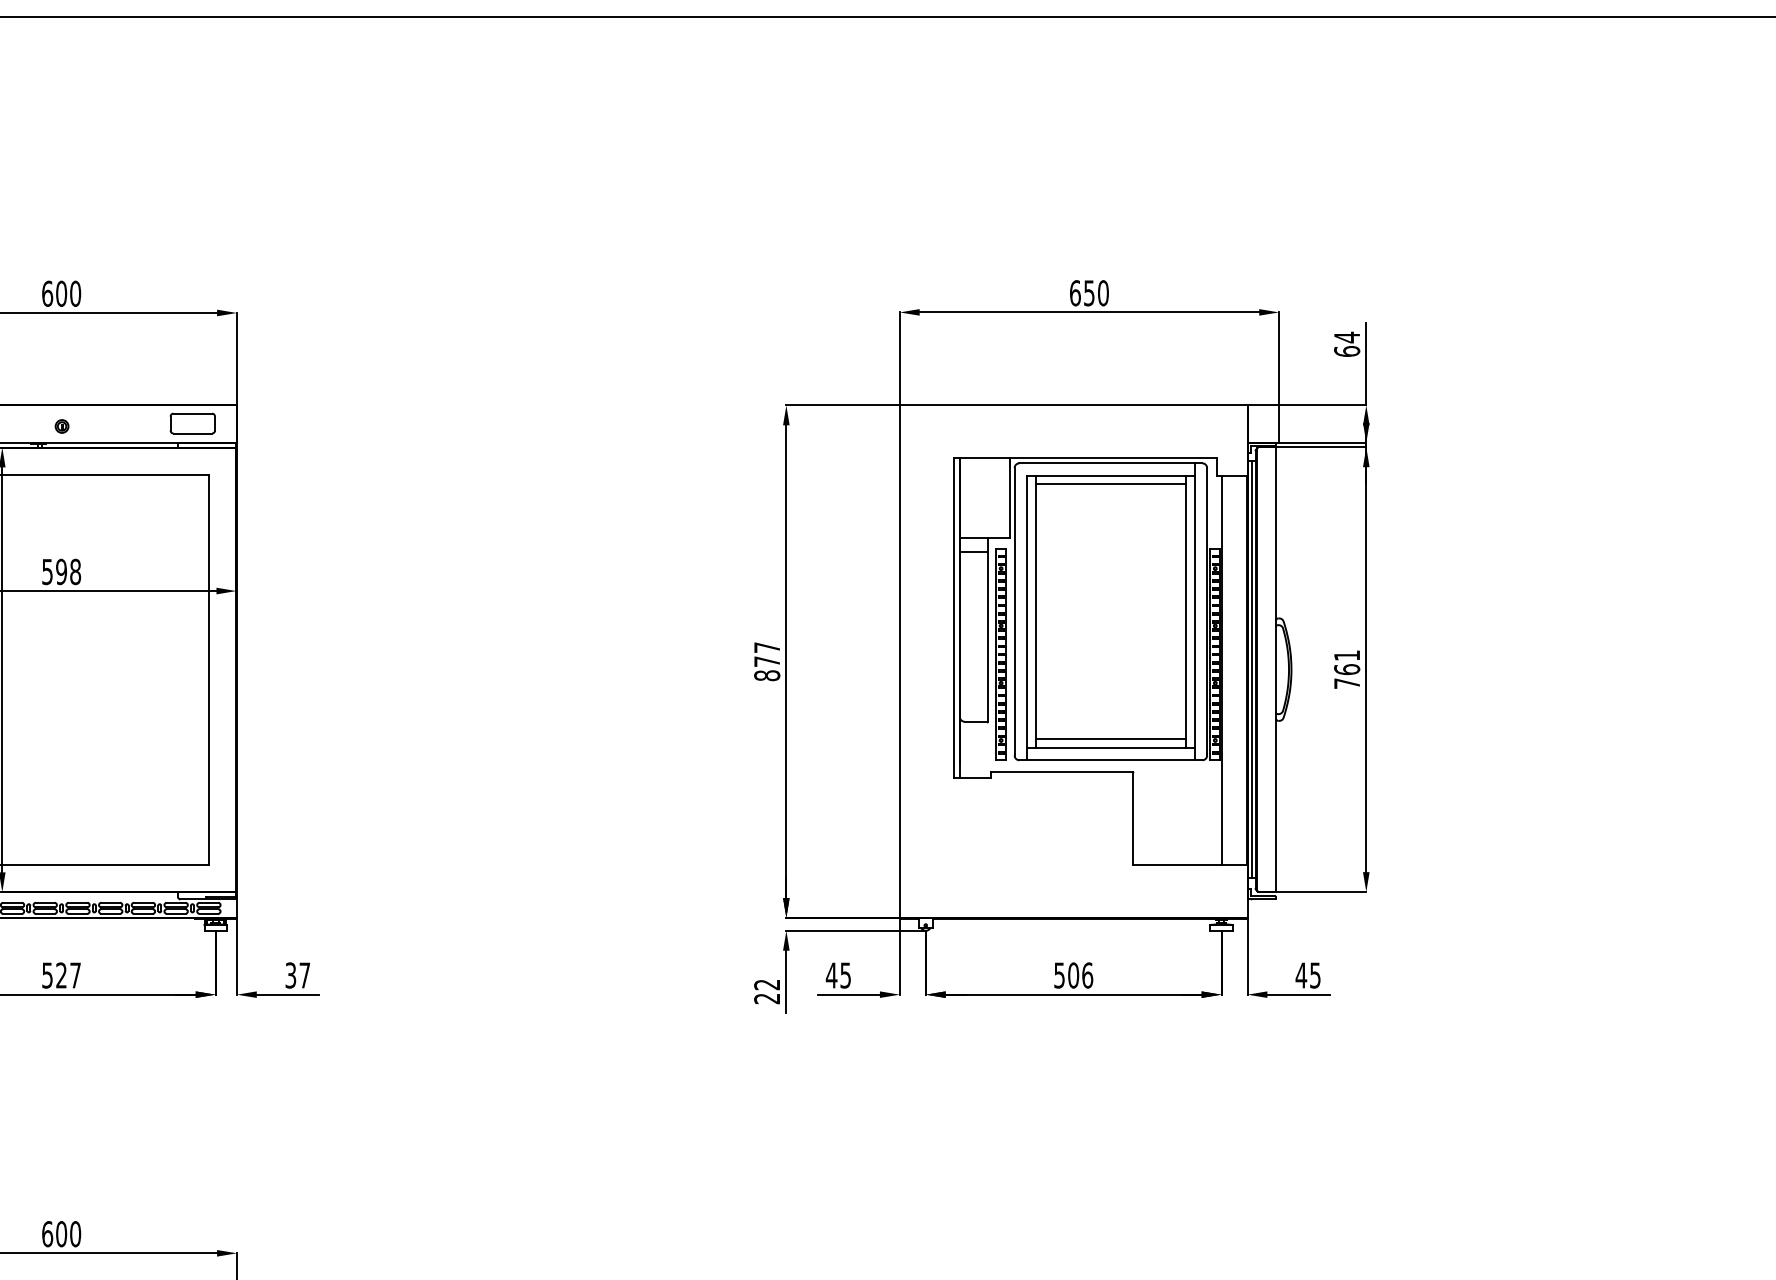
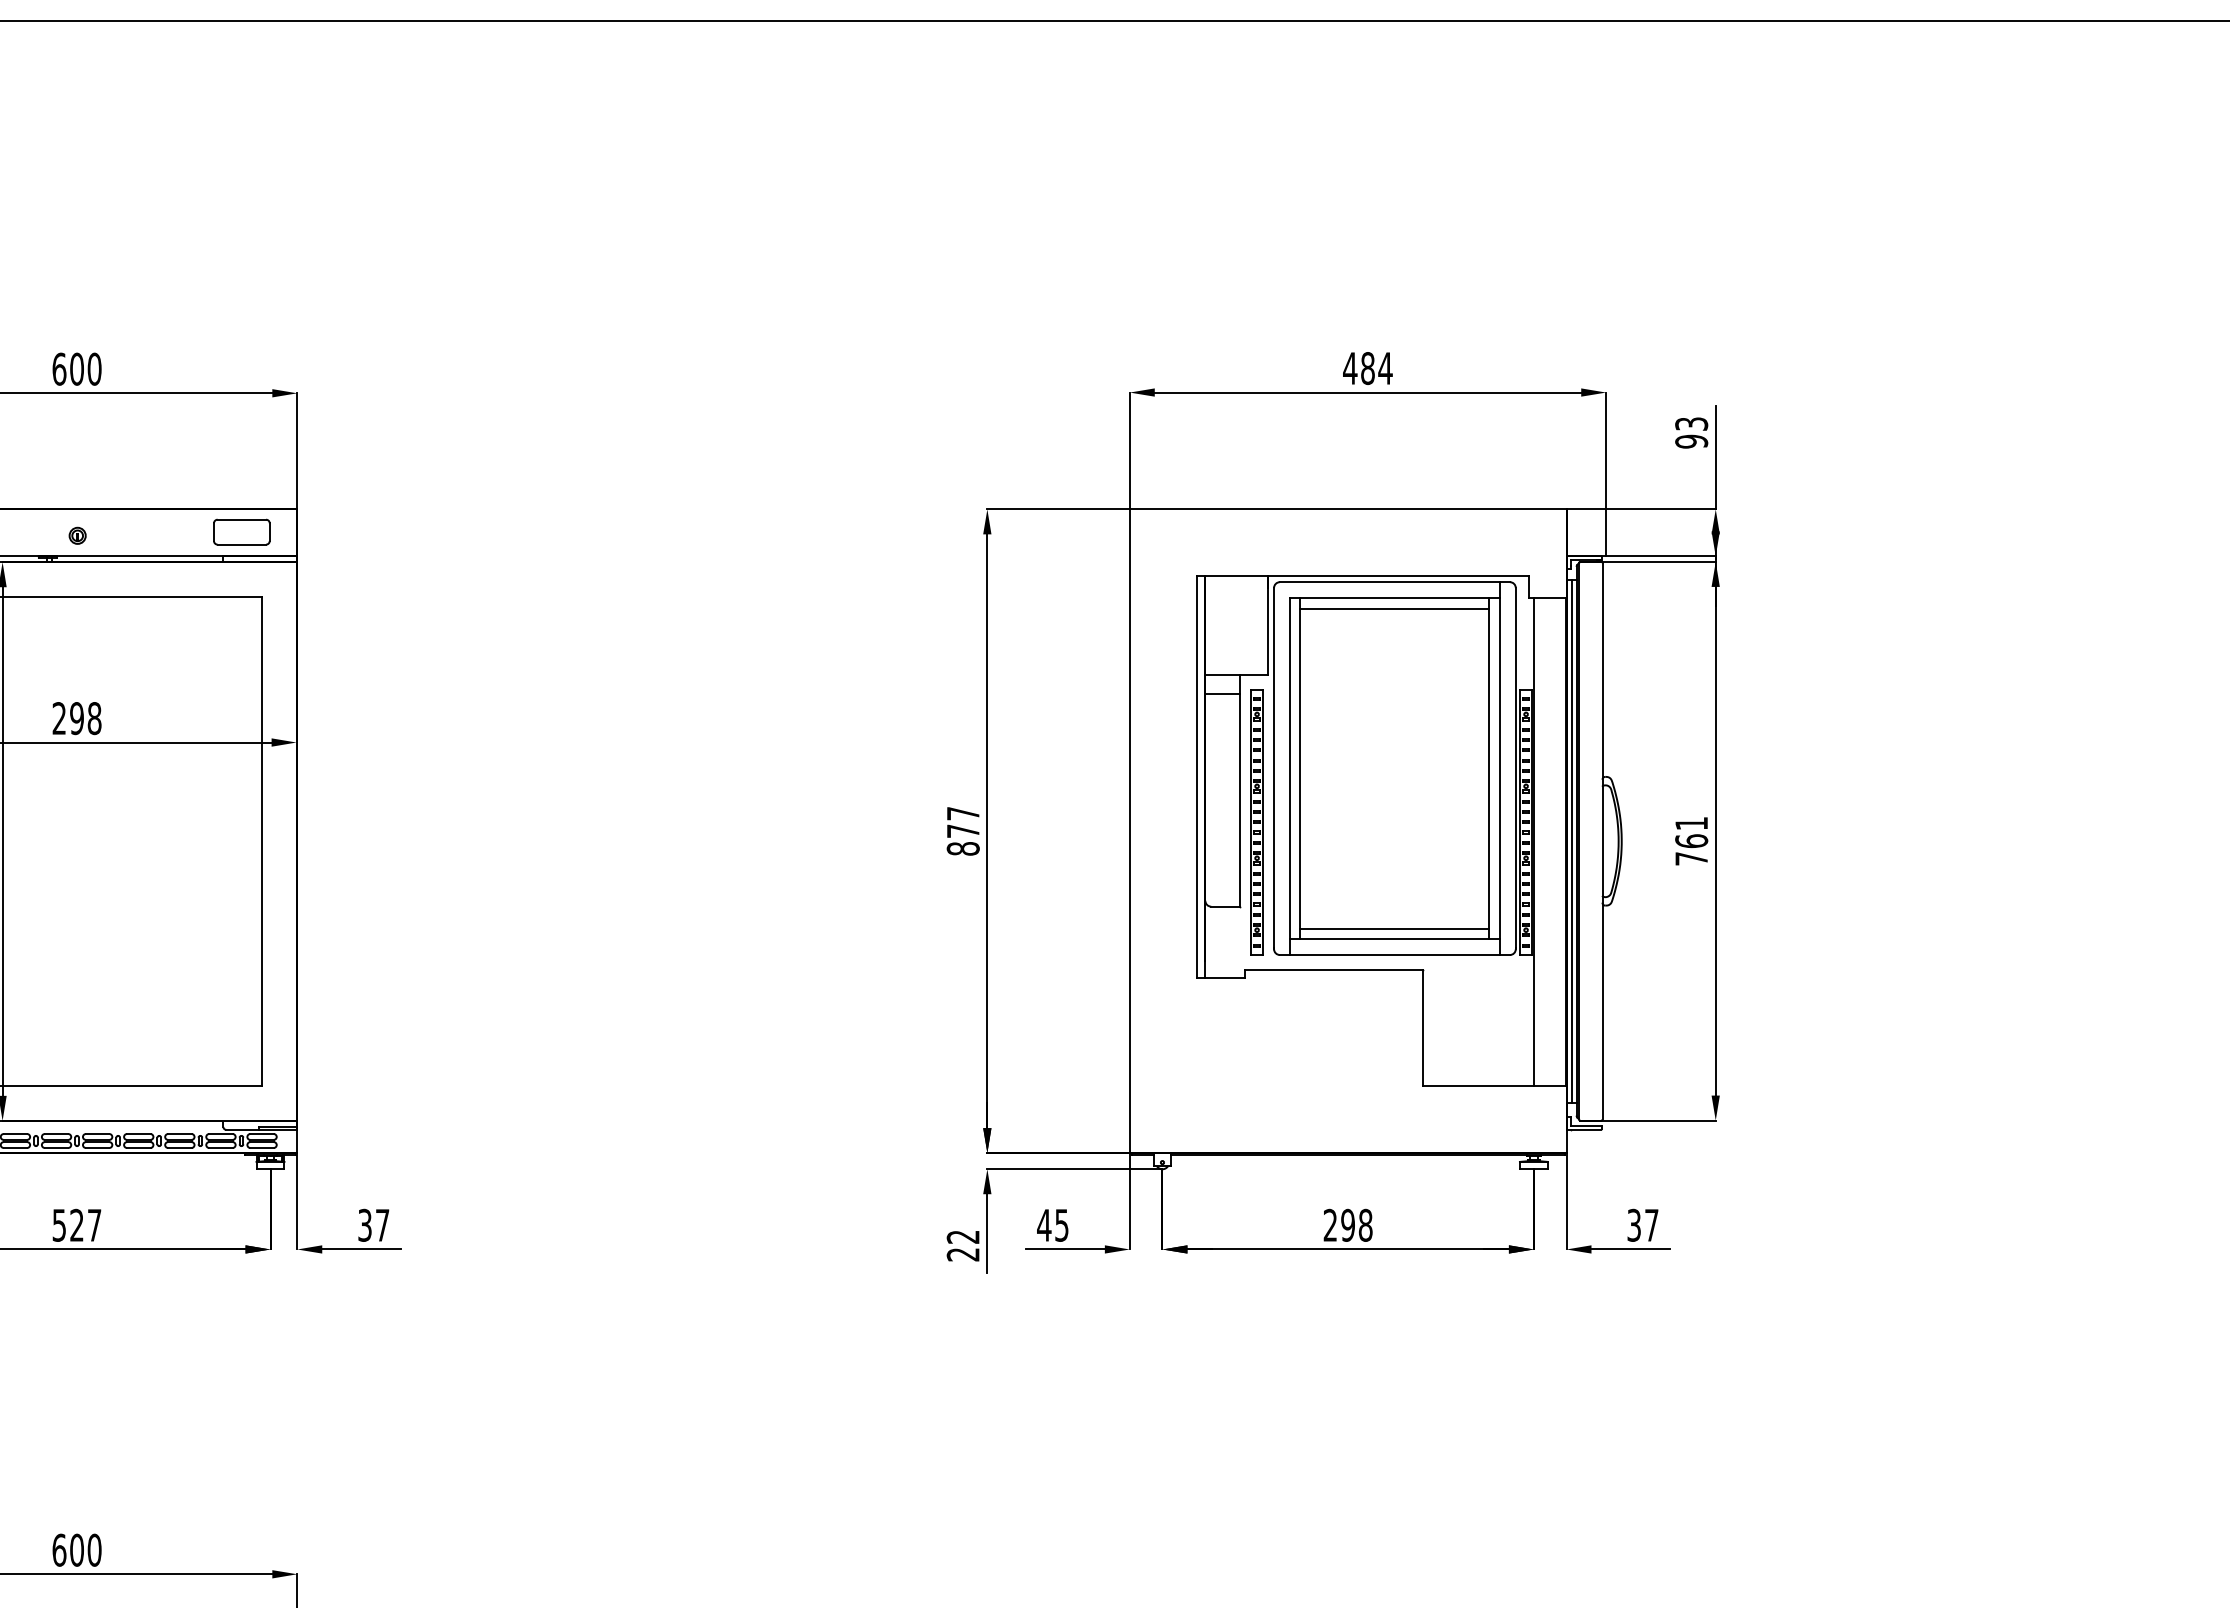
text: (1089, 293) -> (1367, 368), 650 -> 484
text: (1347, 344) -> (1691, 432), 64 -> 93
text: (46, 571) -> (58, 718), 598 -> 298
text: (1073, 974) -> (1347, 1224), 506 -> 298
text: (1307, 974) -> (1642, 1224), 45 -> 37

